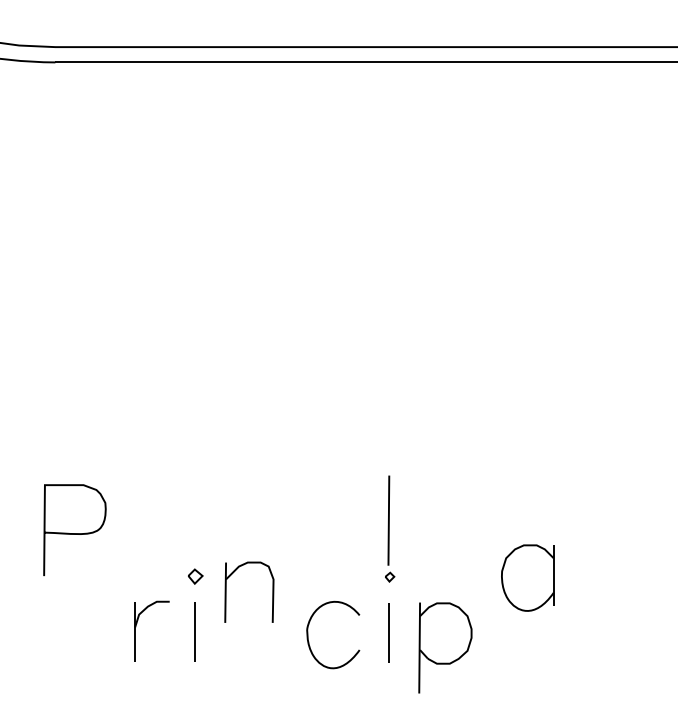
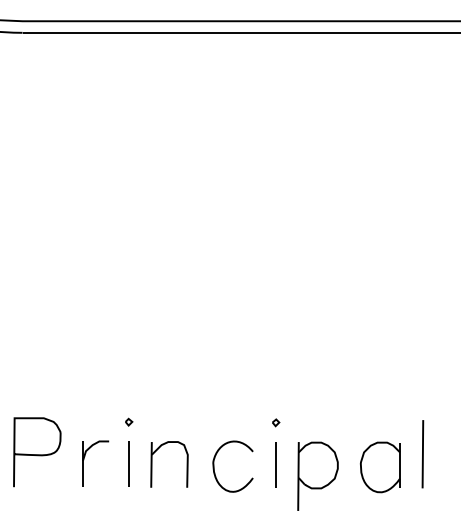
line: (388, 520) -> (422, 454), moved
curve: (74, 533) -> (37, 454), moved
part: (196, 575) -> (129, 421), size x0.62
part: (527, 577) -> (380, 467), moved
part: (226, 591) -> (152, 463), moved

